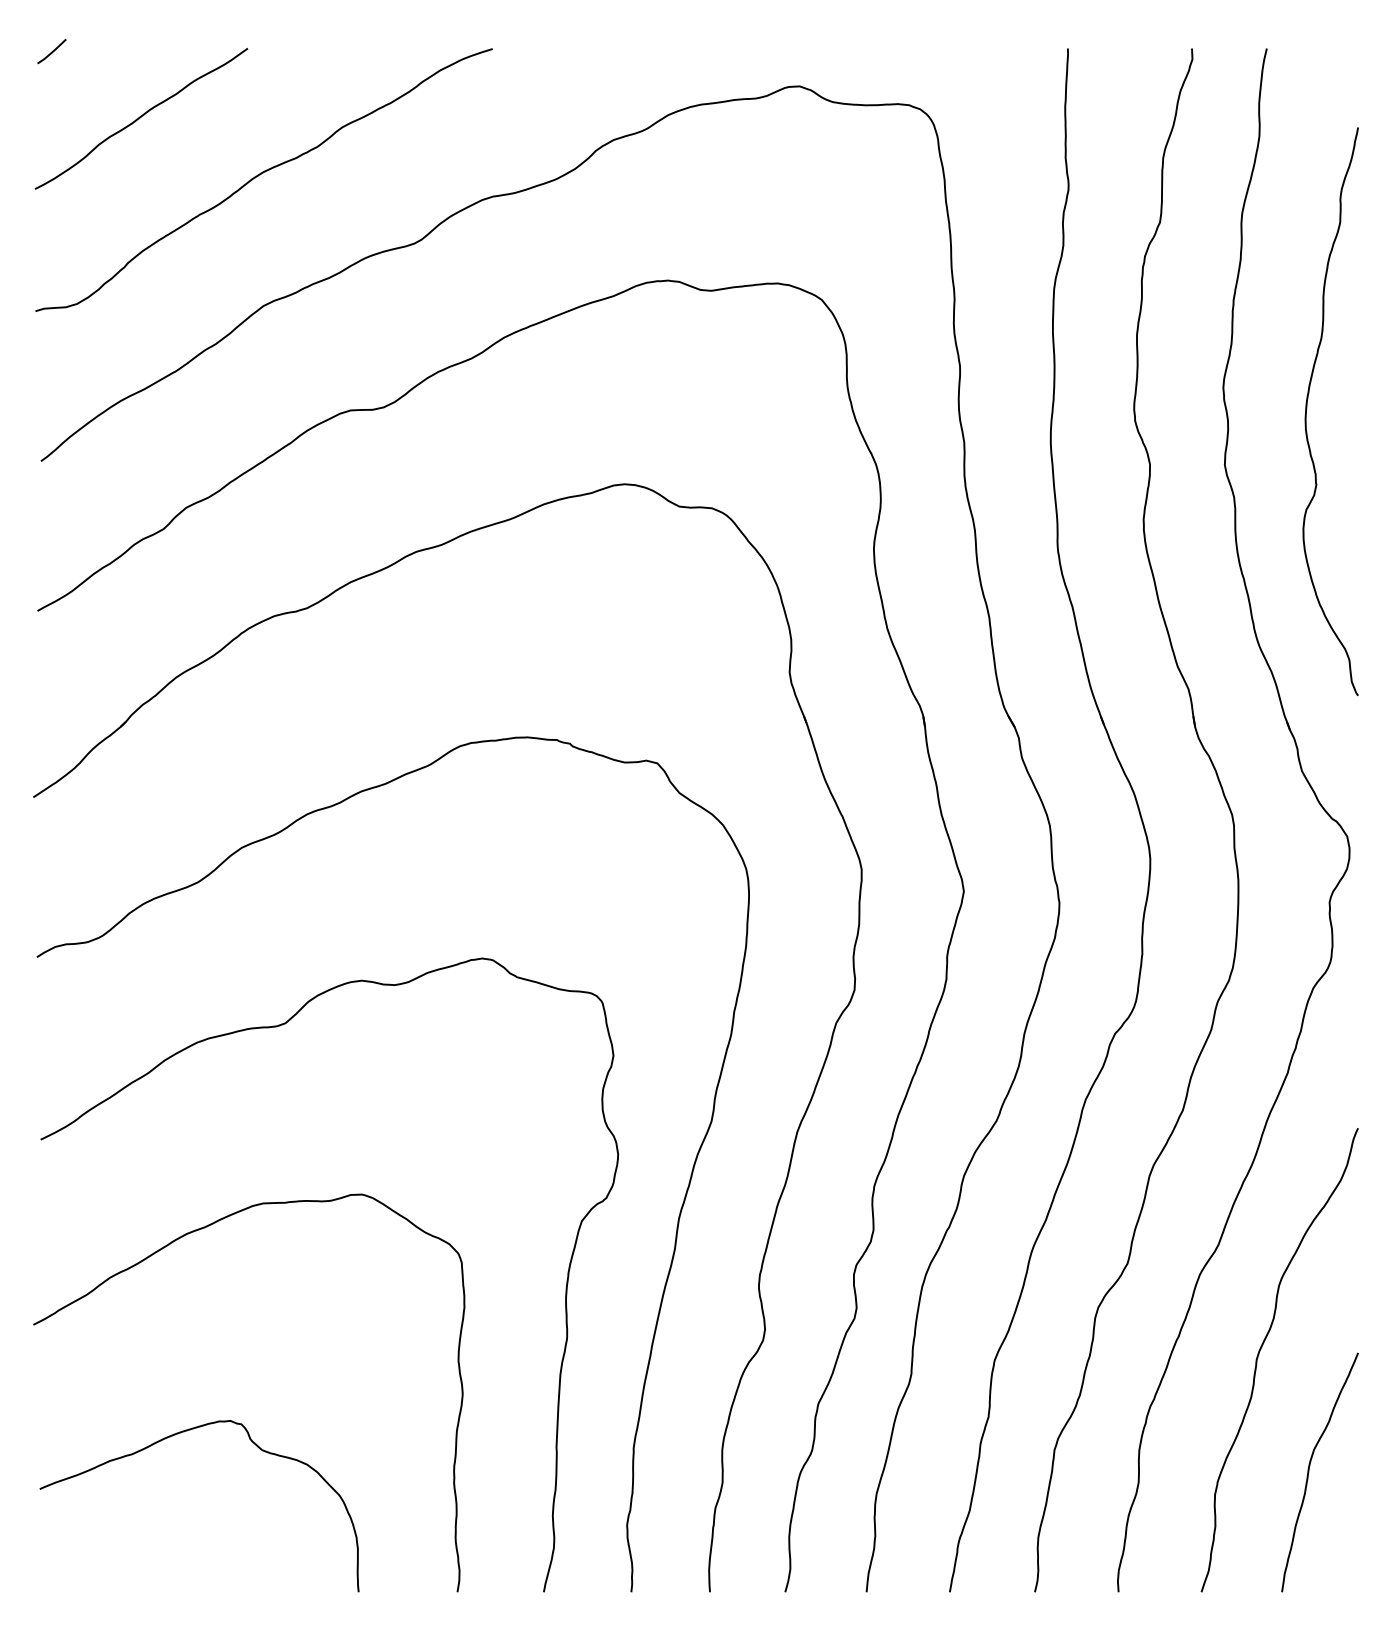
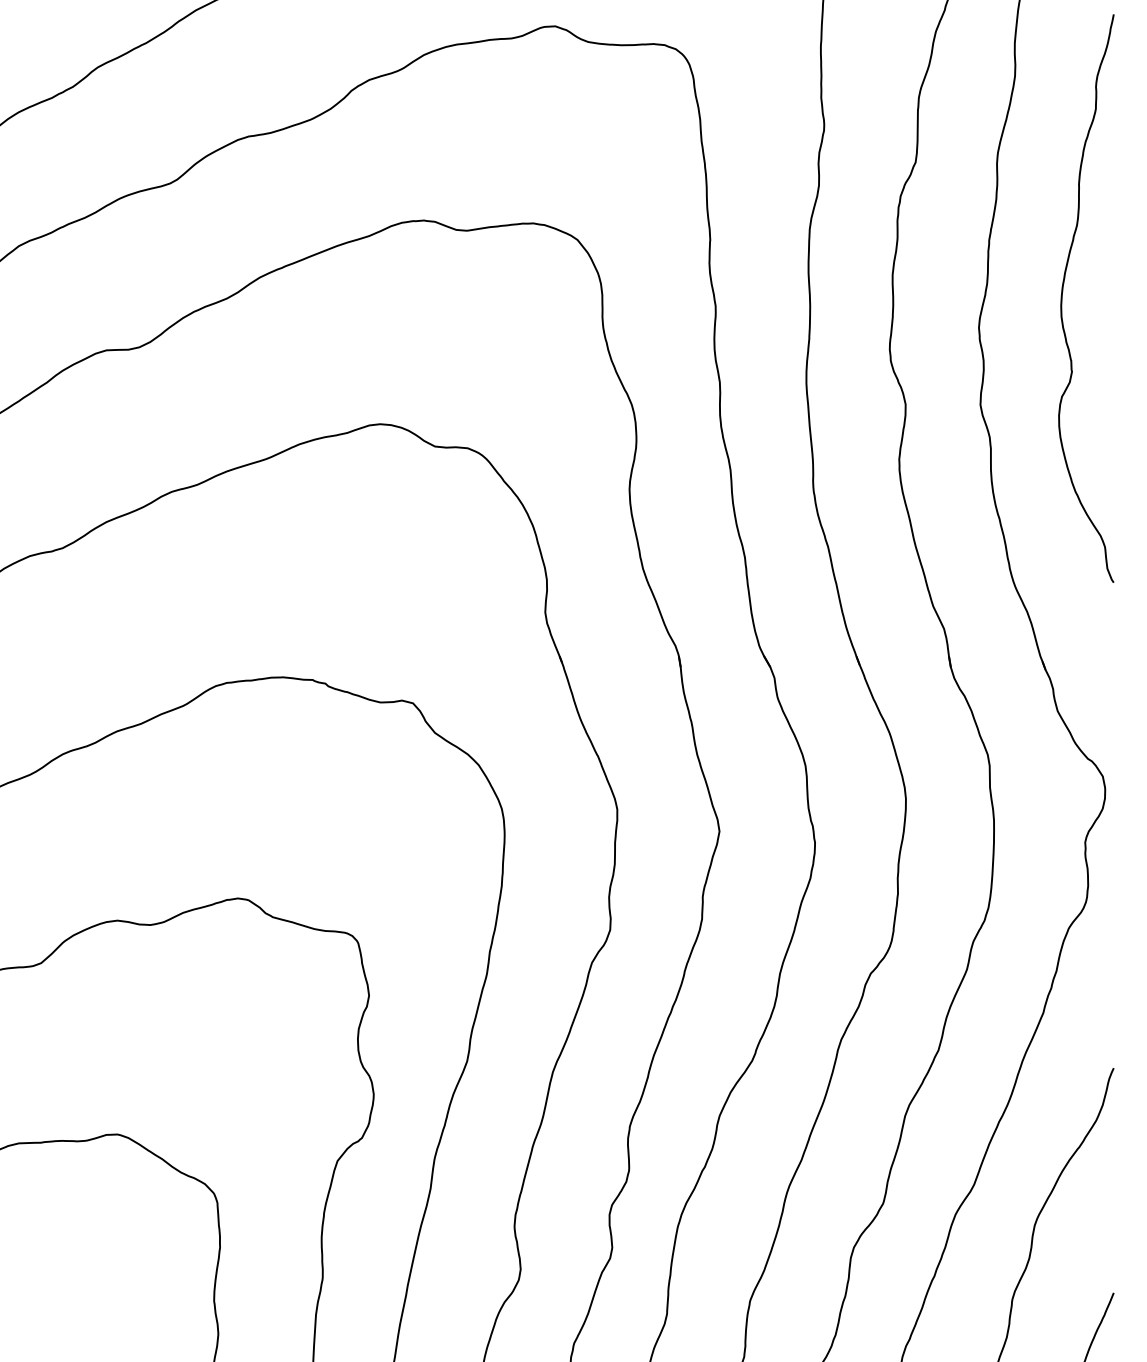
curve: (1307, 408) -> (1063, 295), moved

